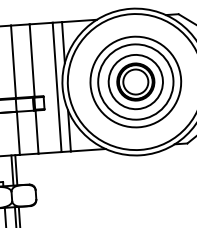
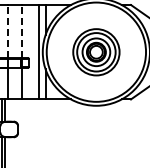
line: (31, 59) -> (21, 30), solid -> dashed
line: (13, 60) -> (8, 30), solid -> dashed
part: (136, 82) -> (96, 52), size x0.7

